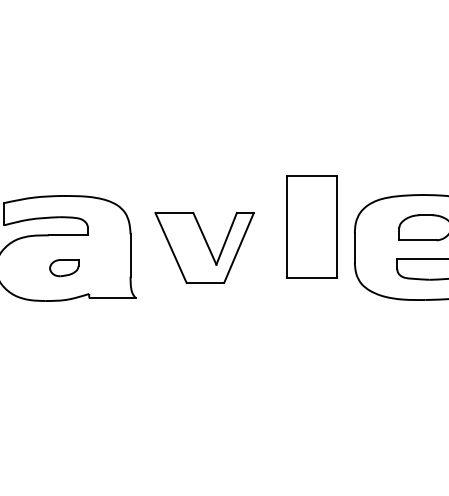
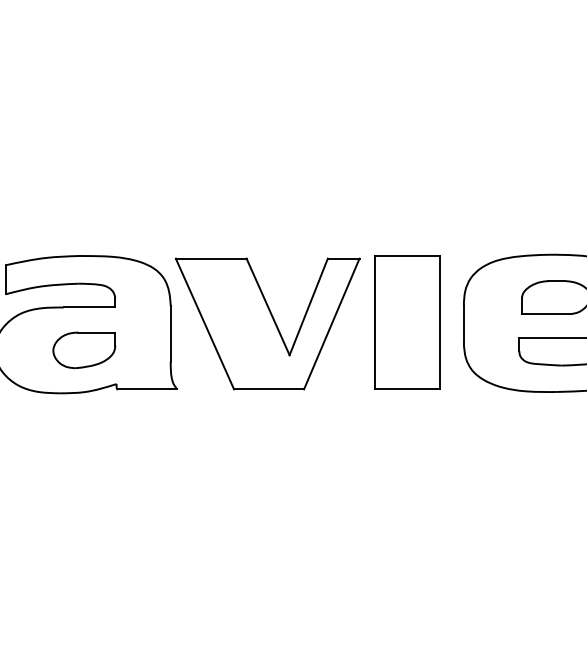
part: (311, 226) -> (407, 322), moved
part: (204, 247) -> (267, 323), size x1.43
part: (63, 267) -> (83, 349), size x1.67

